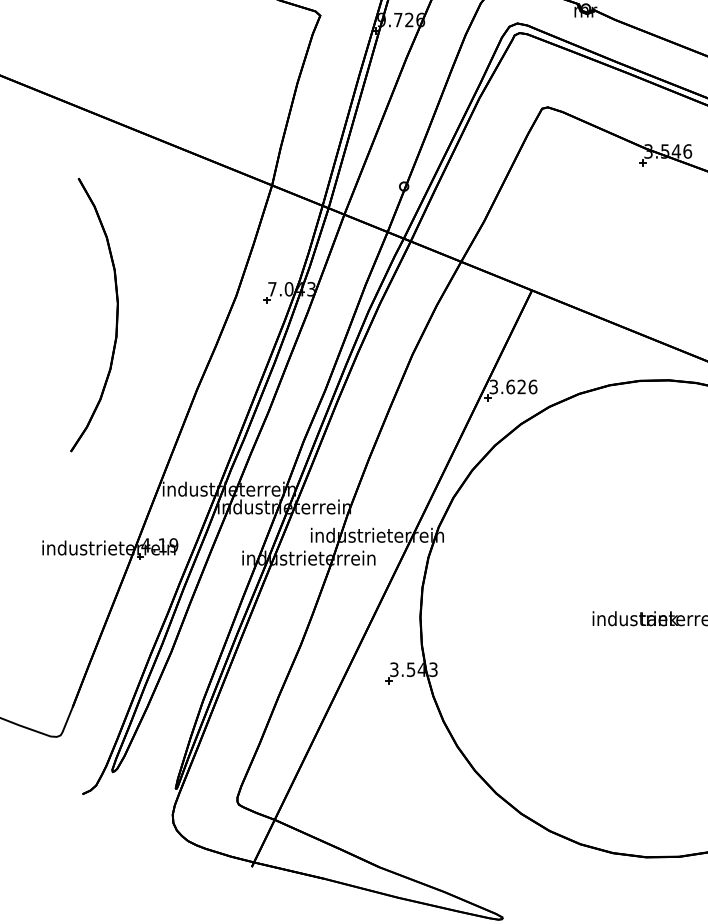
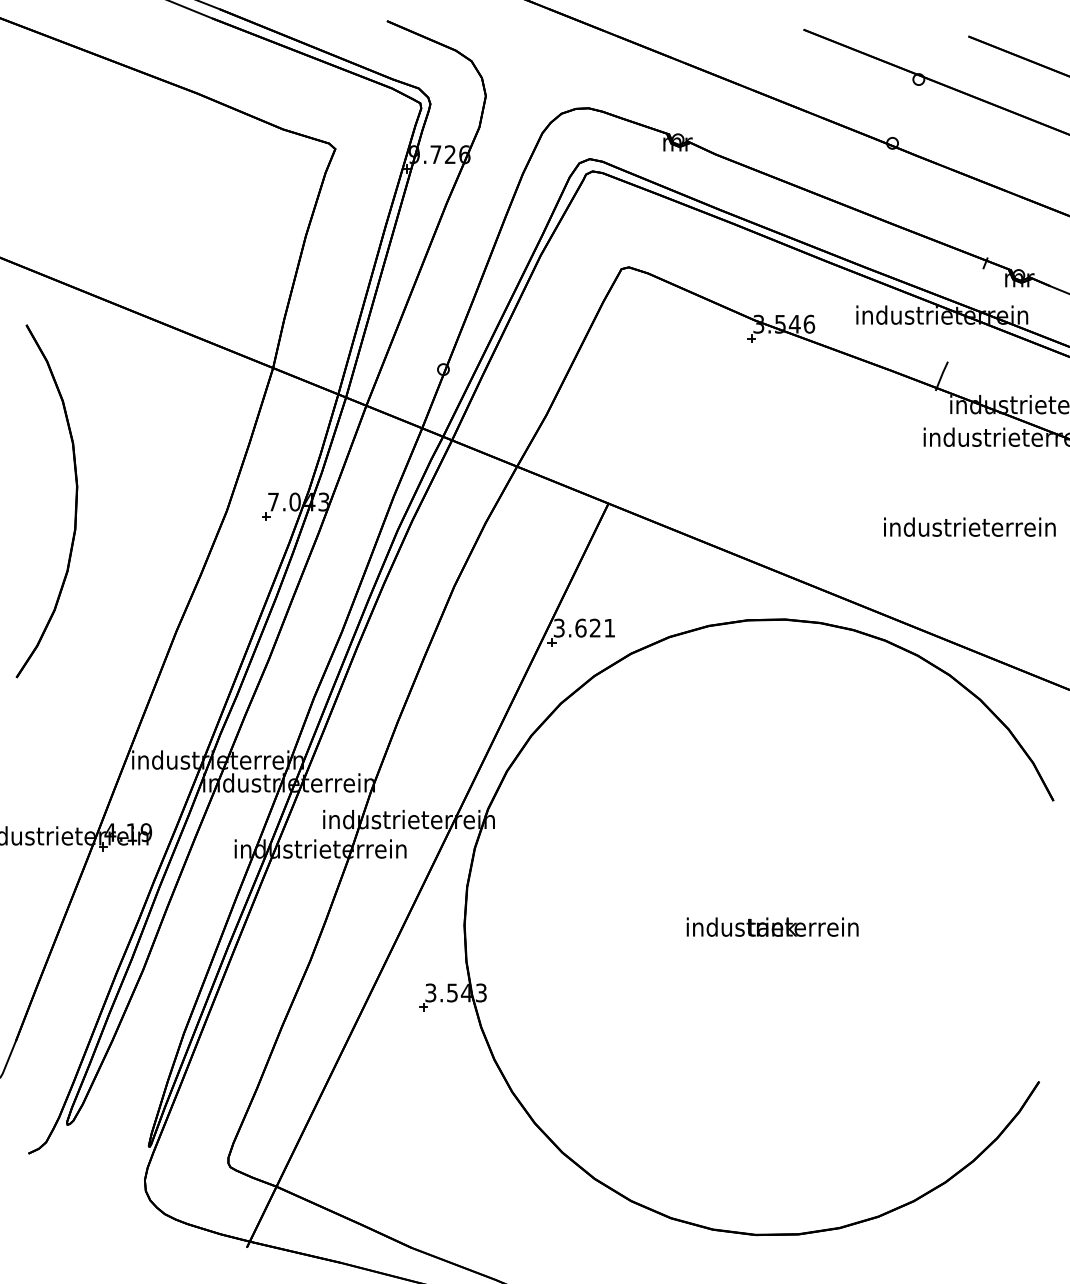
part: (116, 315) -> (75, 501), moved
text: (532, 386) -> (609, 627), 3.626 -> 3.621

